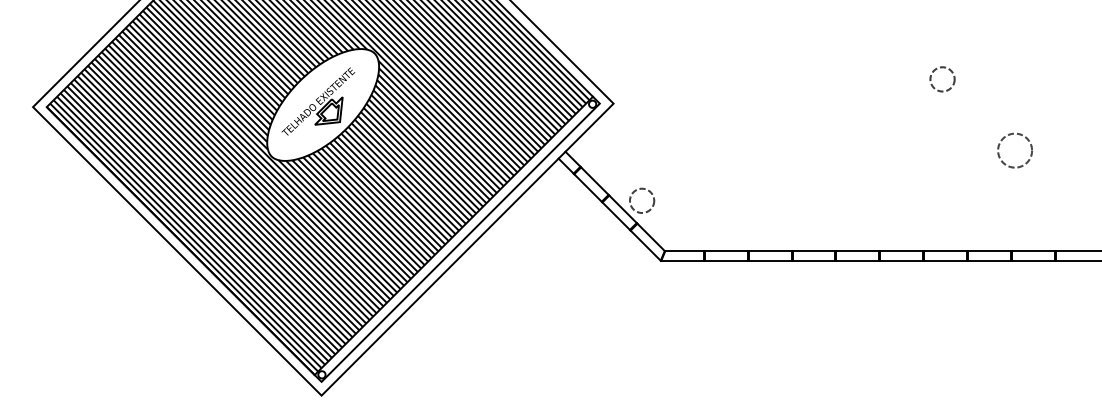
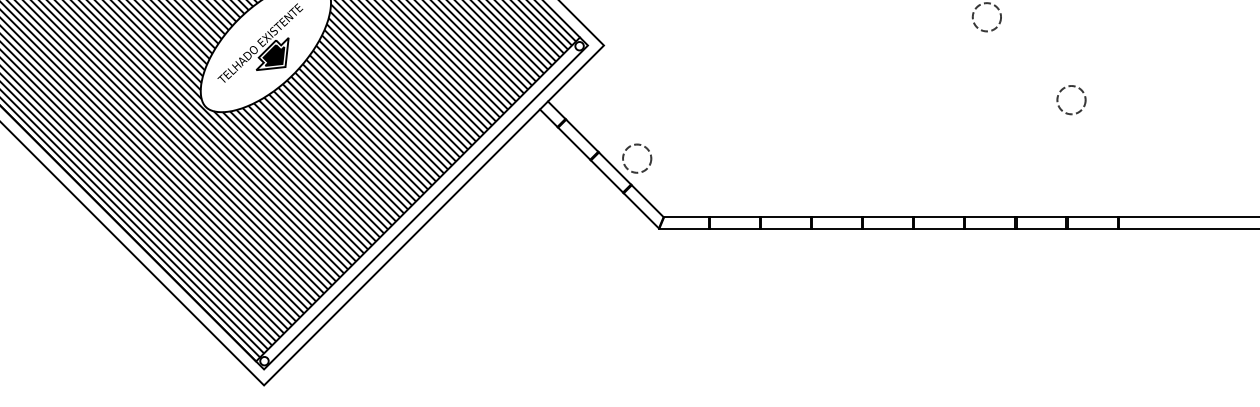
fill: (329, 112) -> (273, 55), added
circle: (1015, 150) -> (1071, 100), size x0.71

